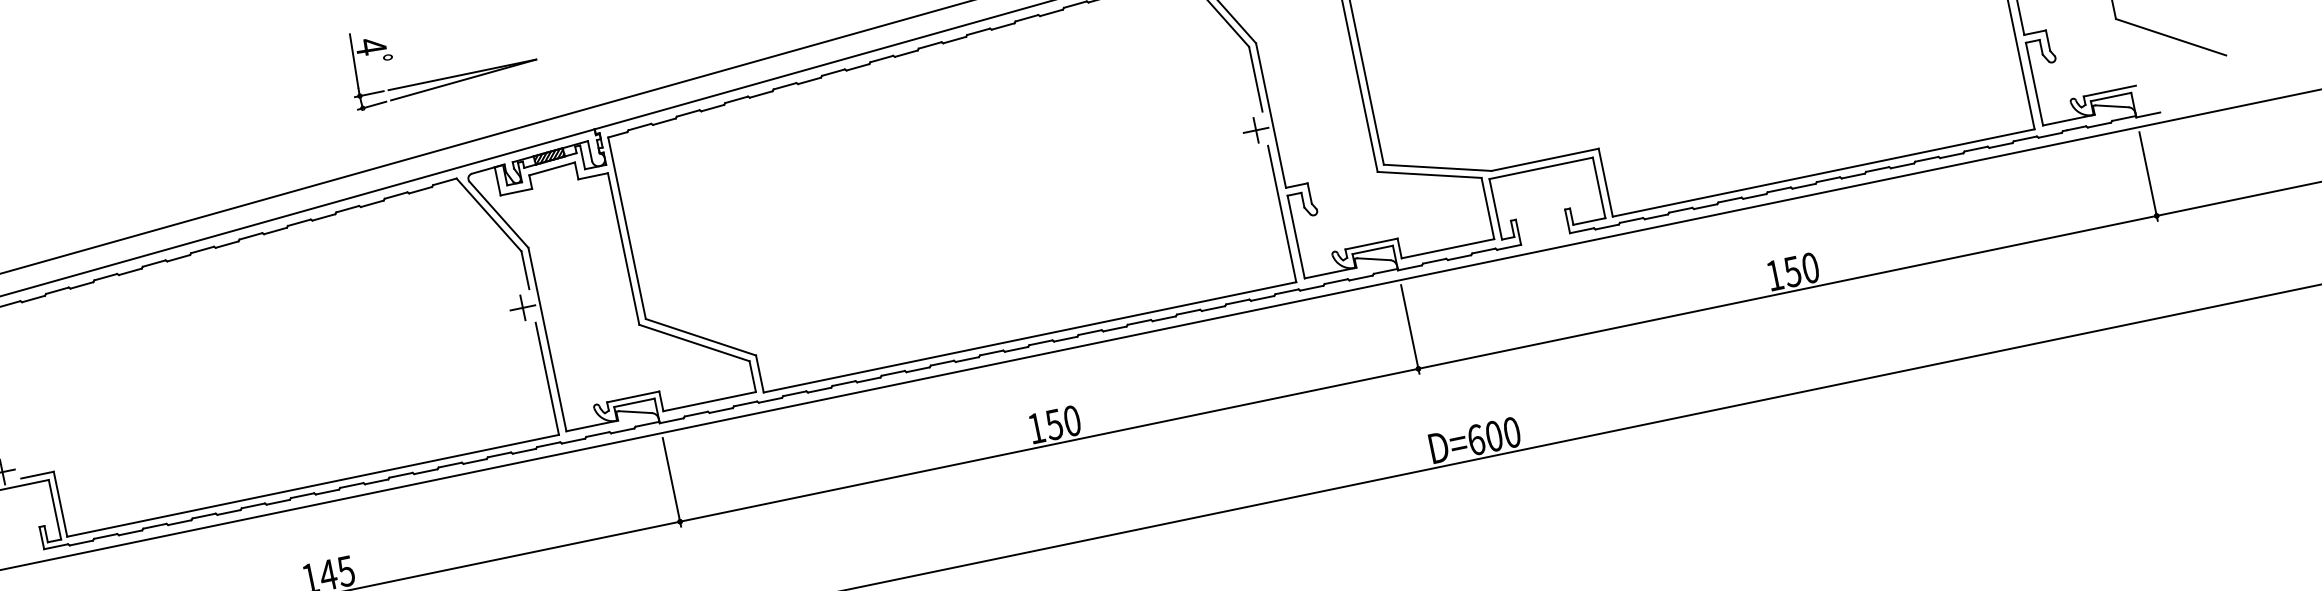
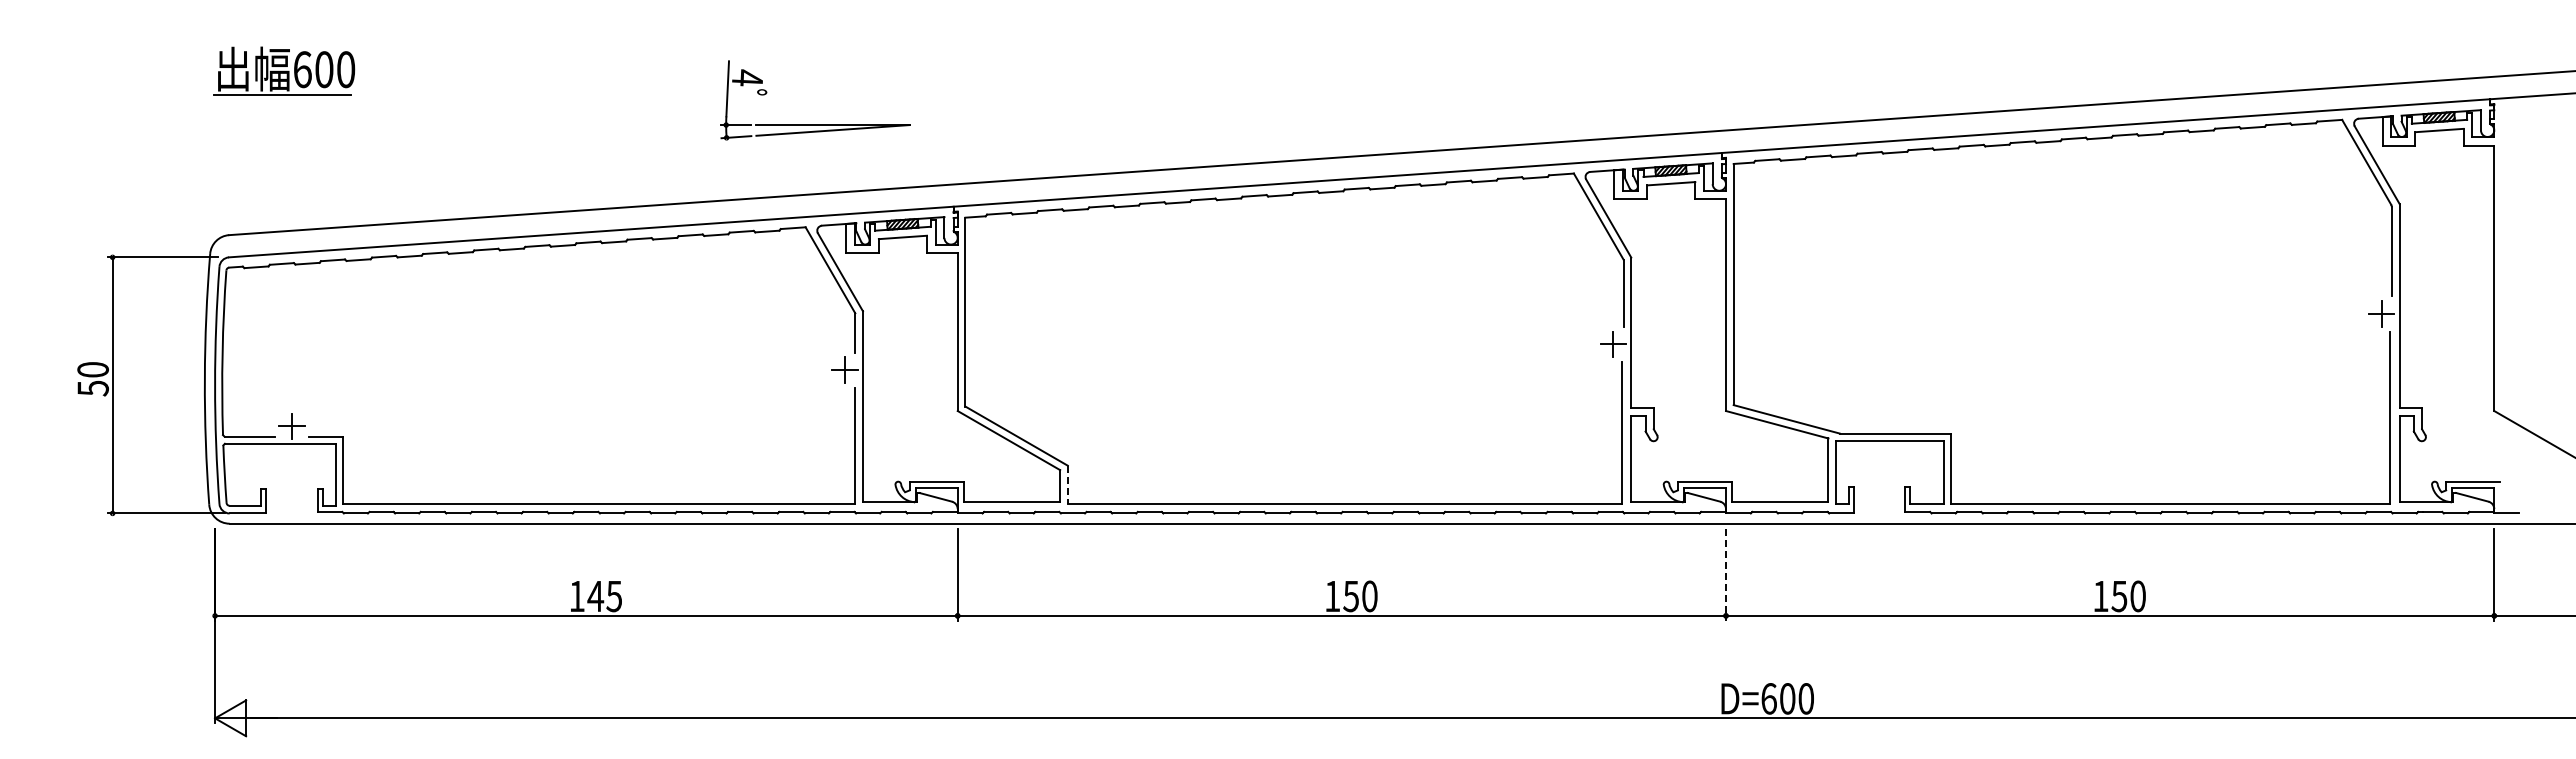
line: (1410, 329) -> (1726, 575), solid -> dashed
line: (759, 374) -> (1067, 485), solid -> dashed

